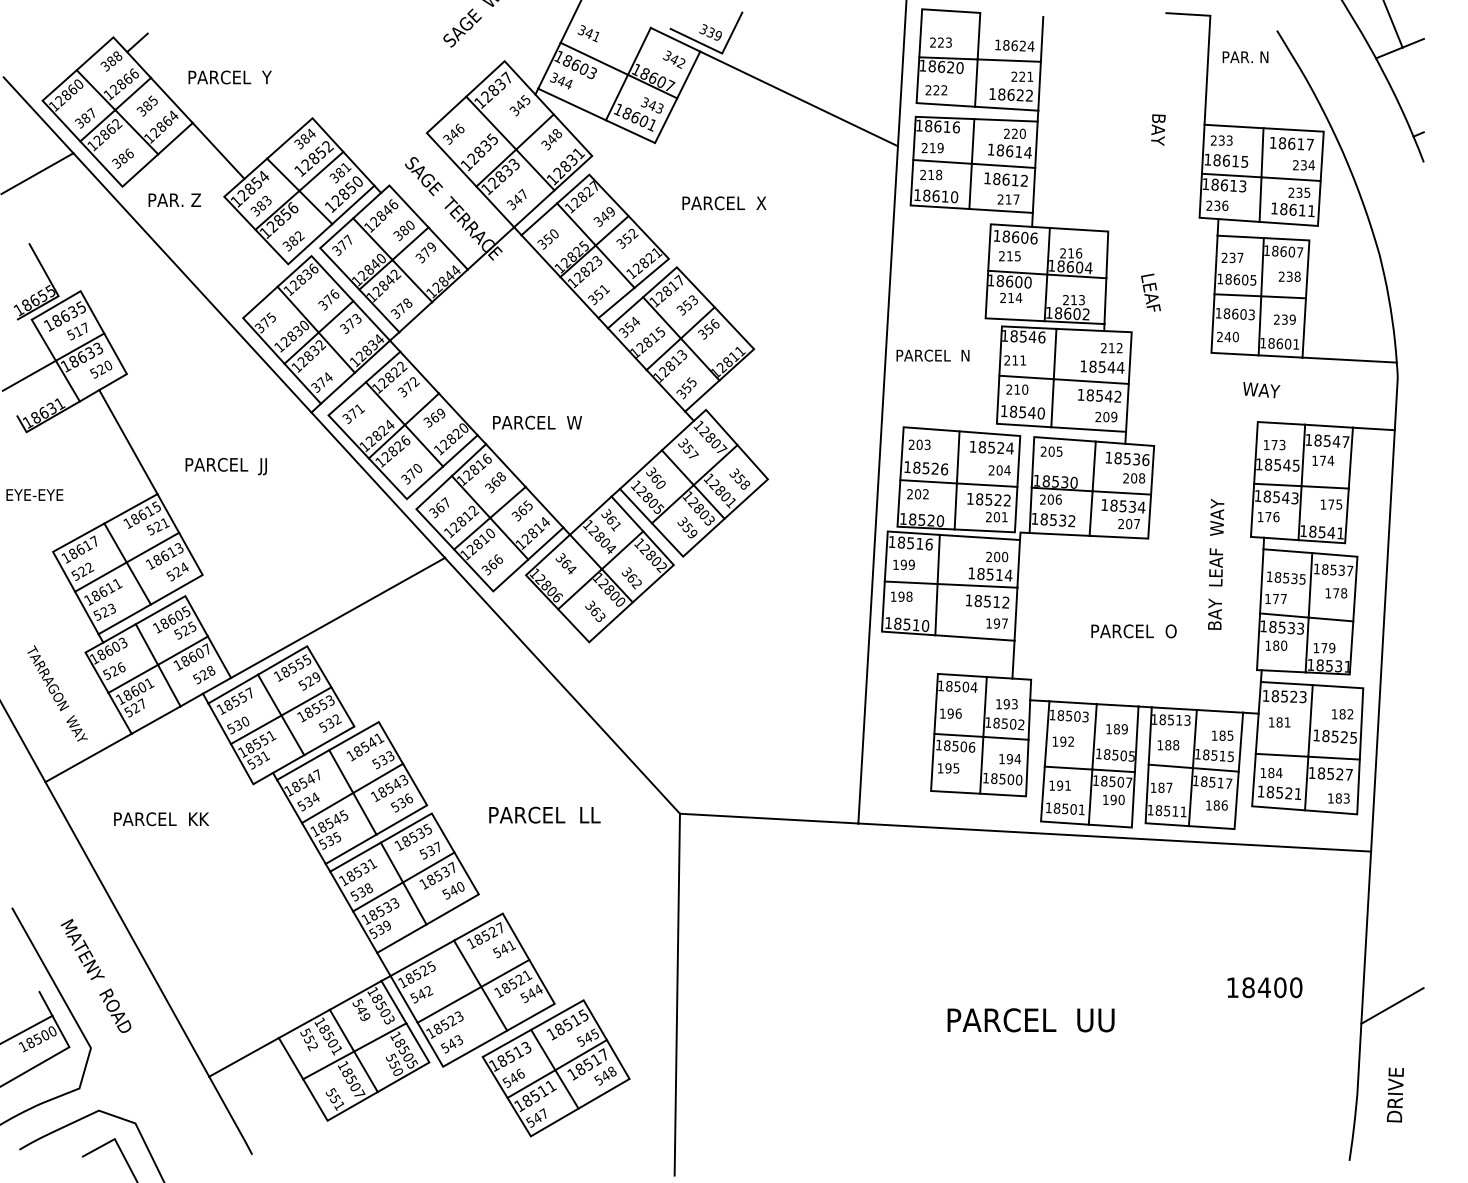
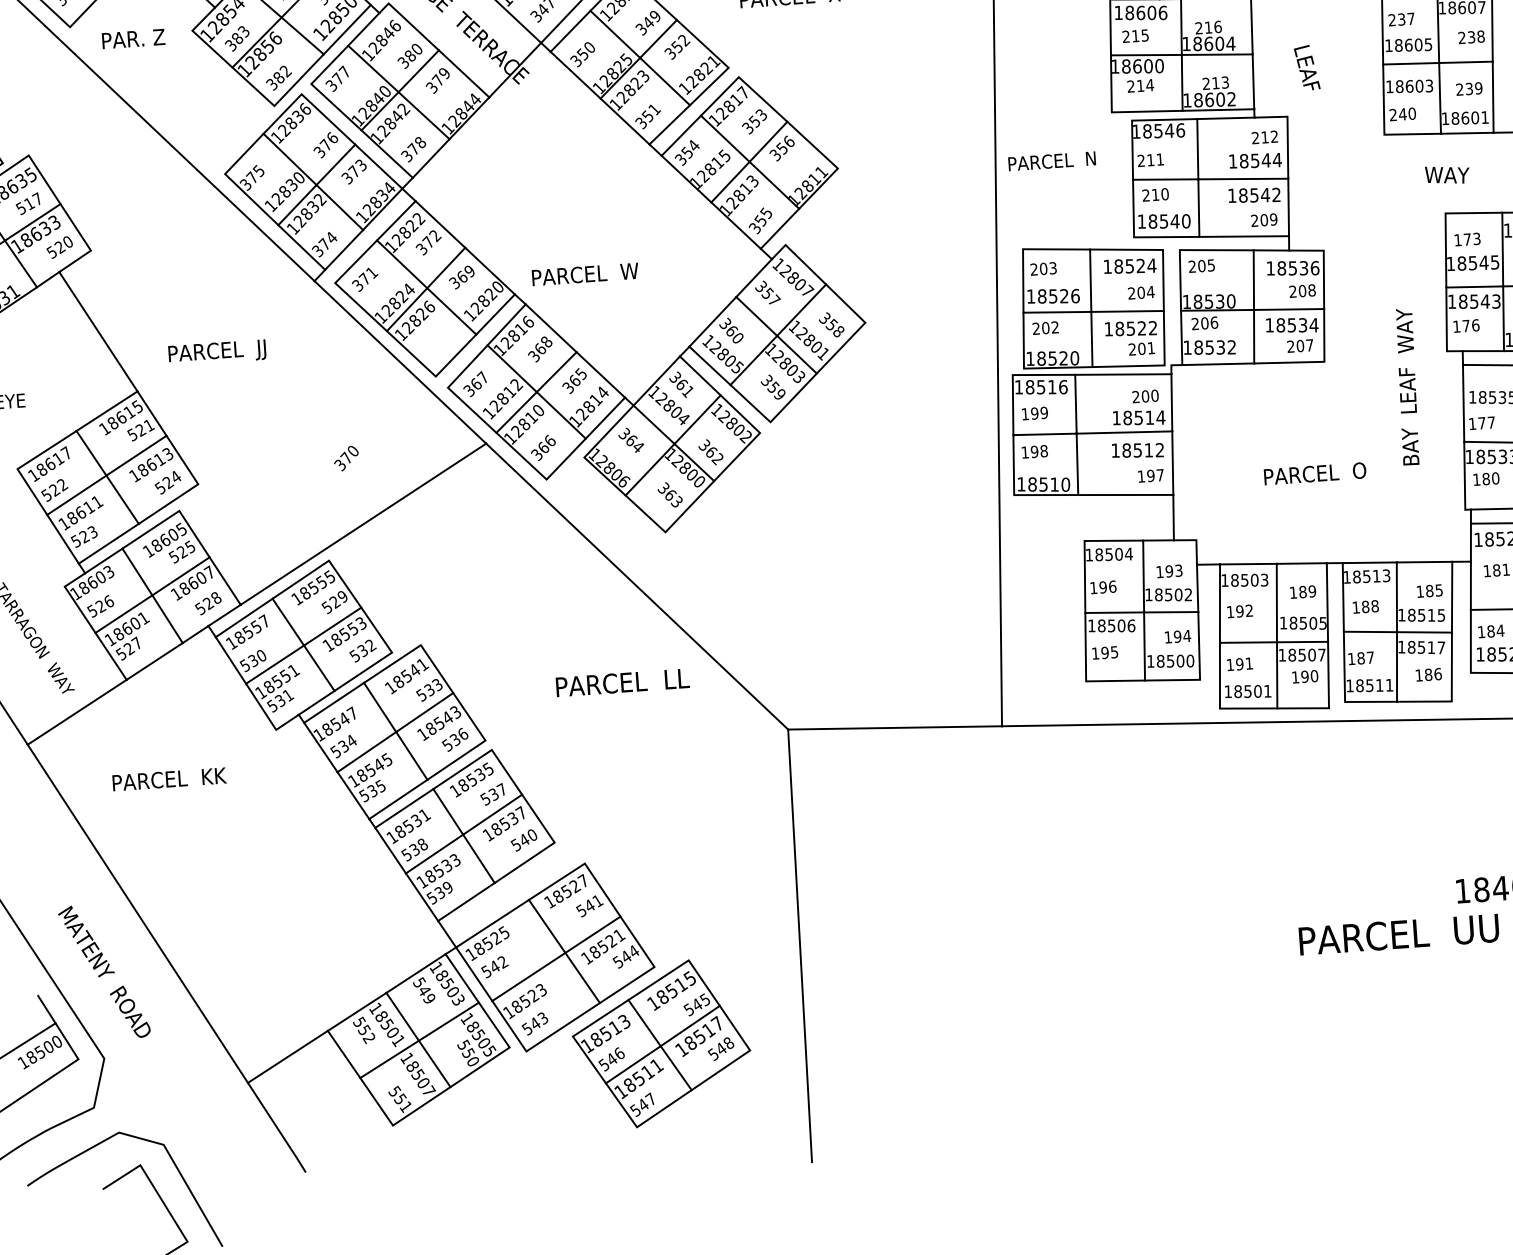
text: (411, 474) -> (346, 458), moved
text: (544, 814) -> (622, 682), moved
text: (1030, 1020) -> (1398, 934), moved

